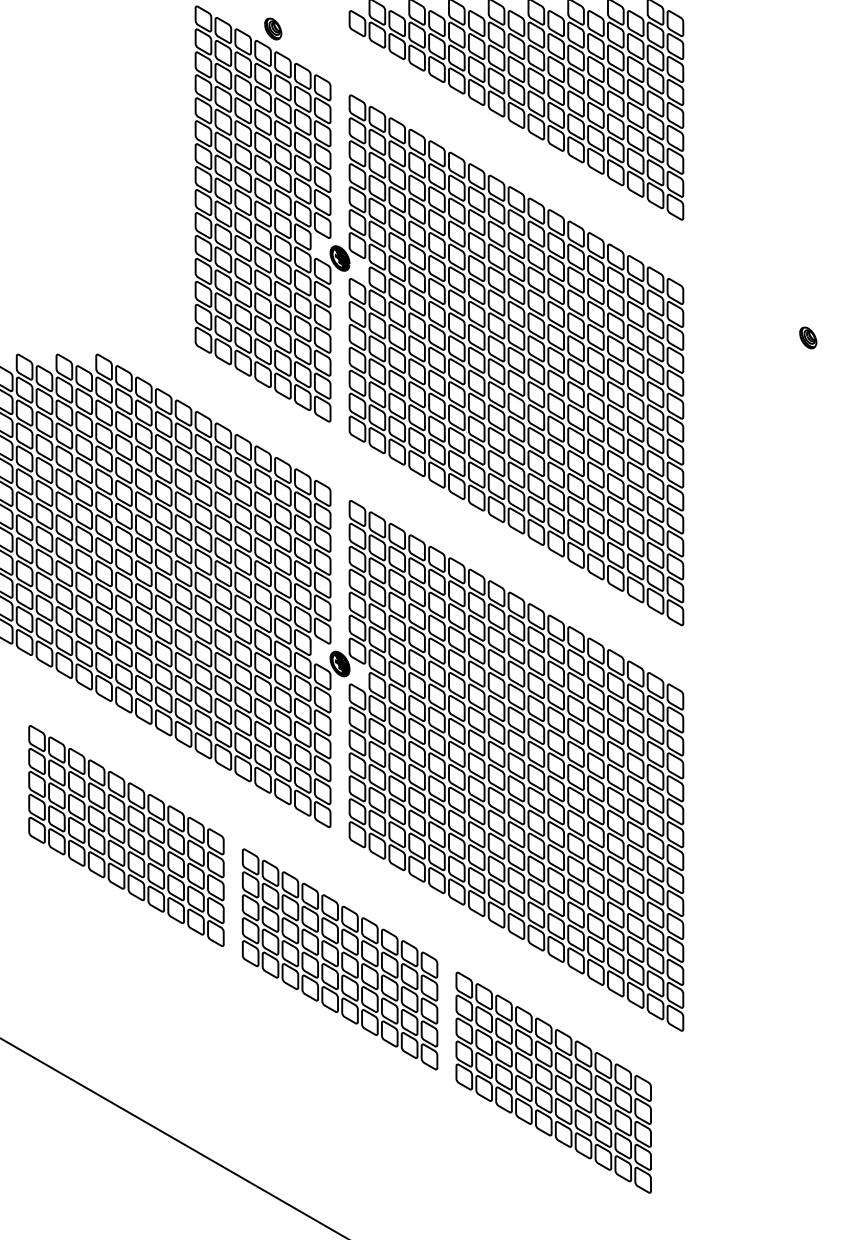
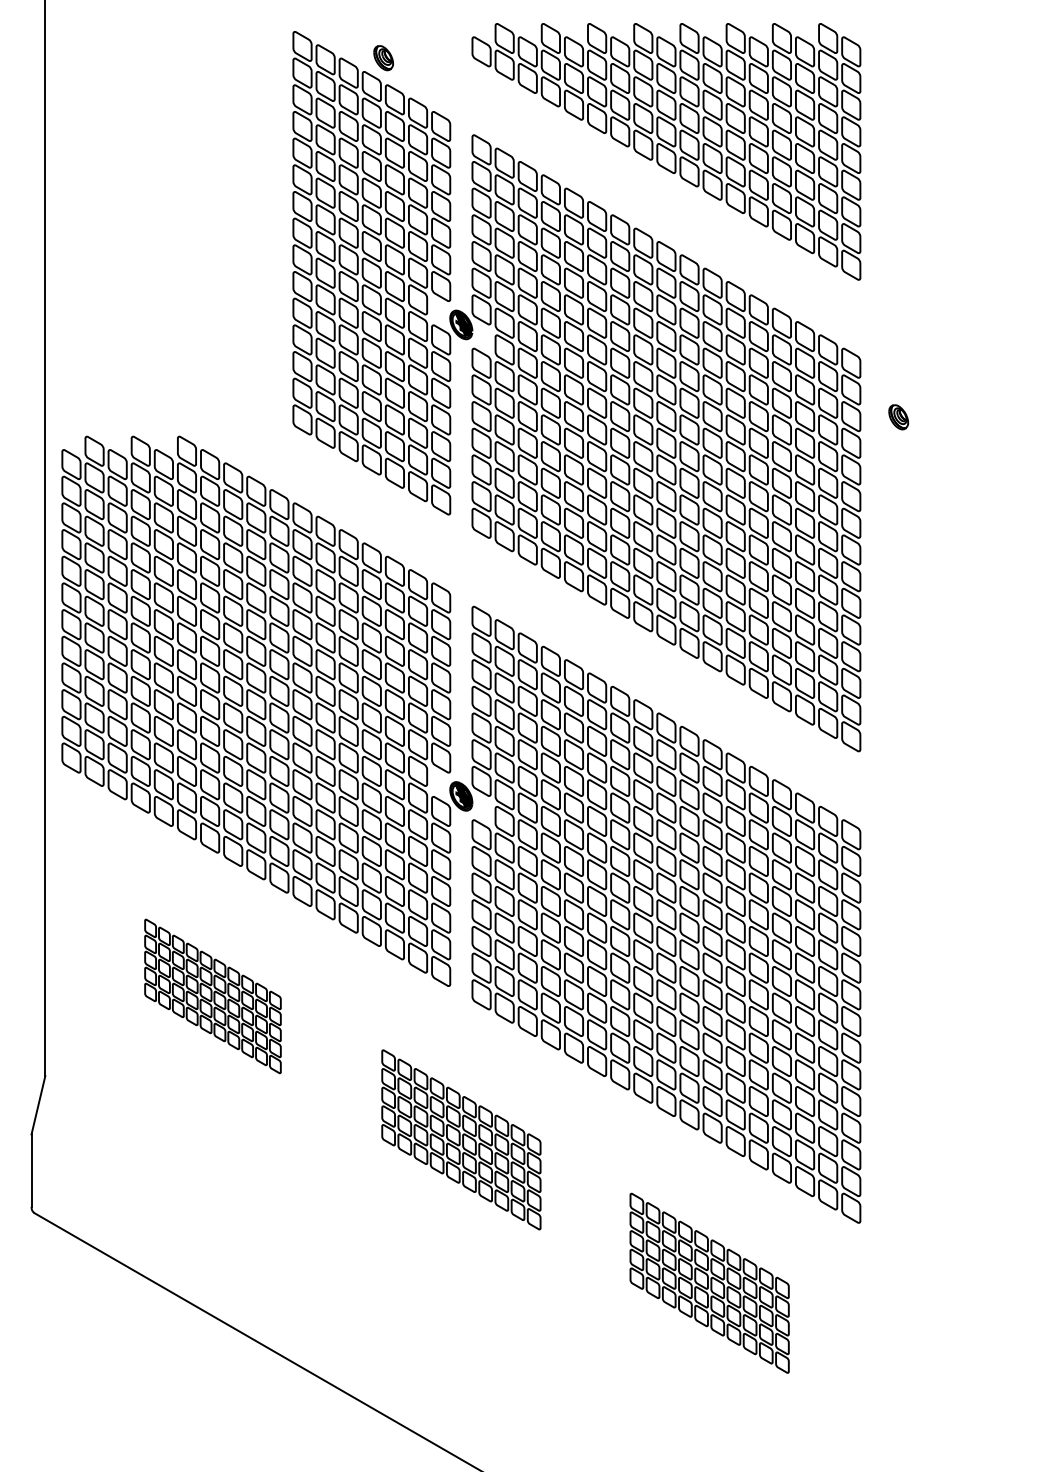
part: (808, 338) -> (898, 417), moved
part: (126, 836) -> (212, 996), size x0.6
part: (340, 959) -> (461, 1139), size x0.7
part: (553, 1082) -> (709, 1283), size x0.7

